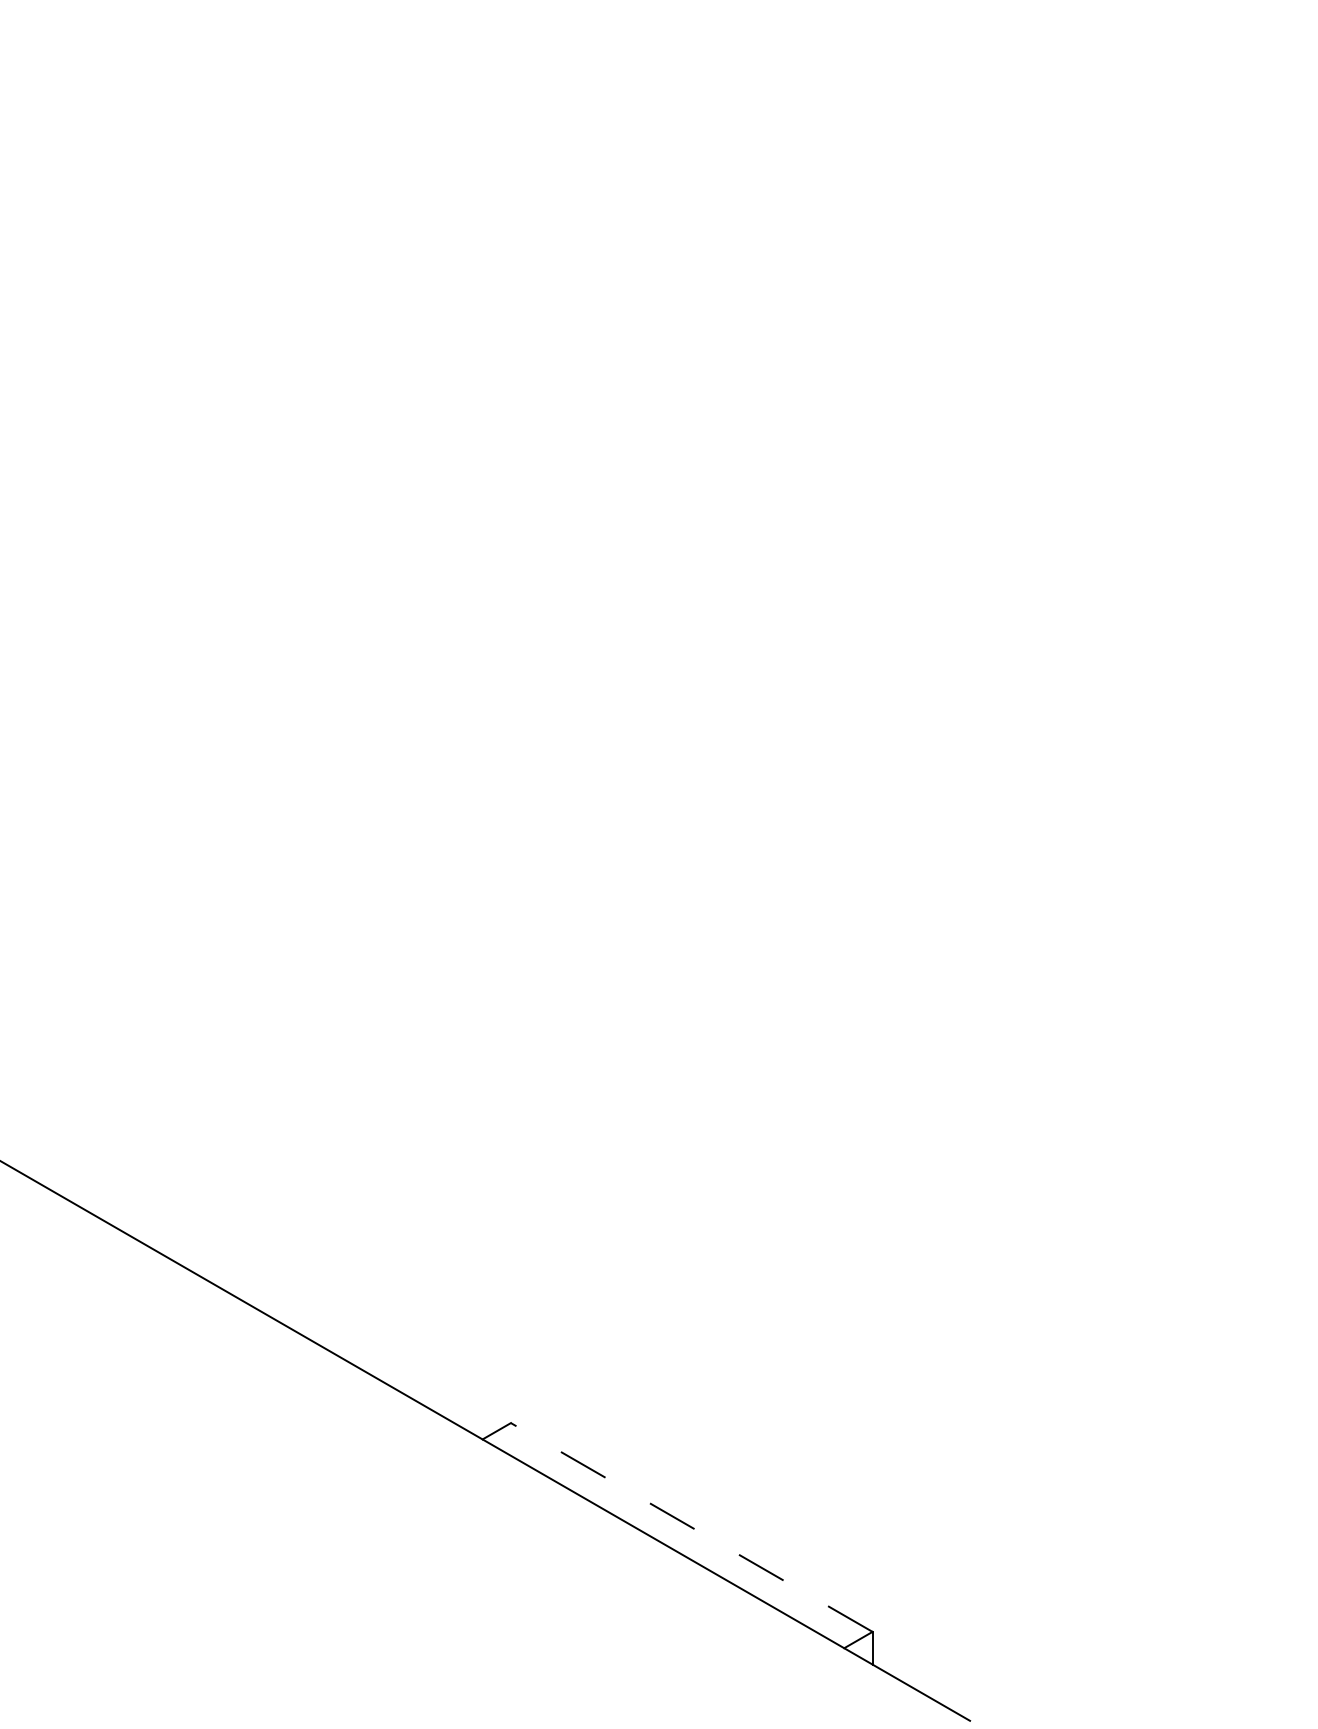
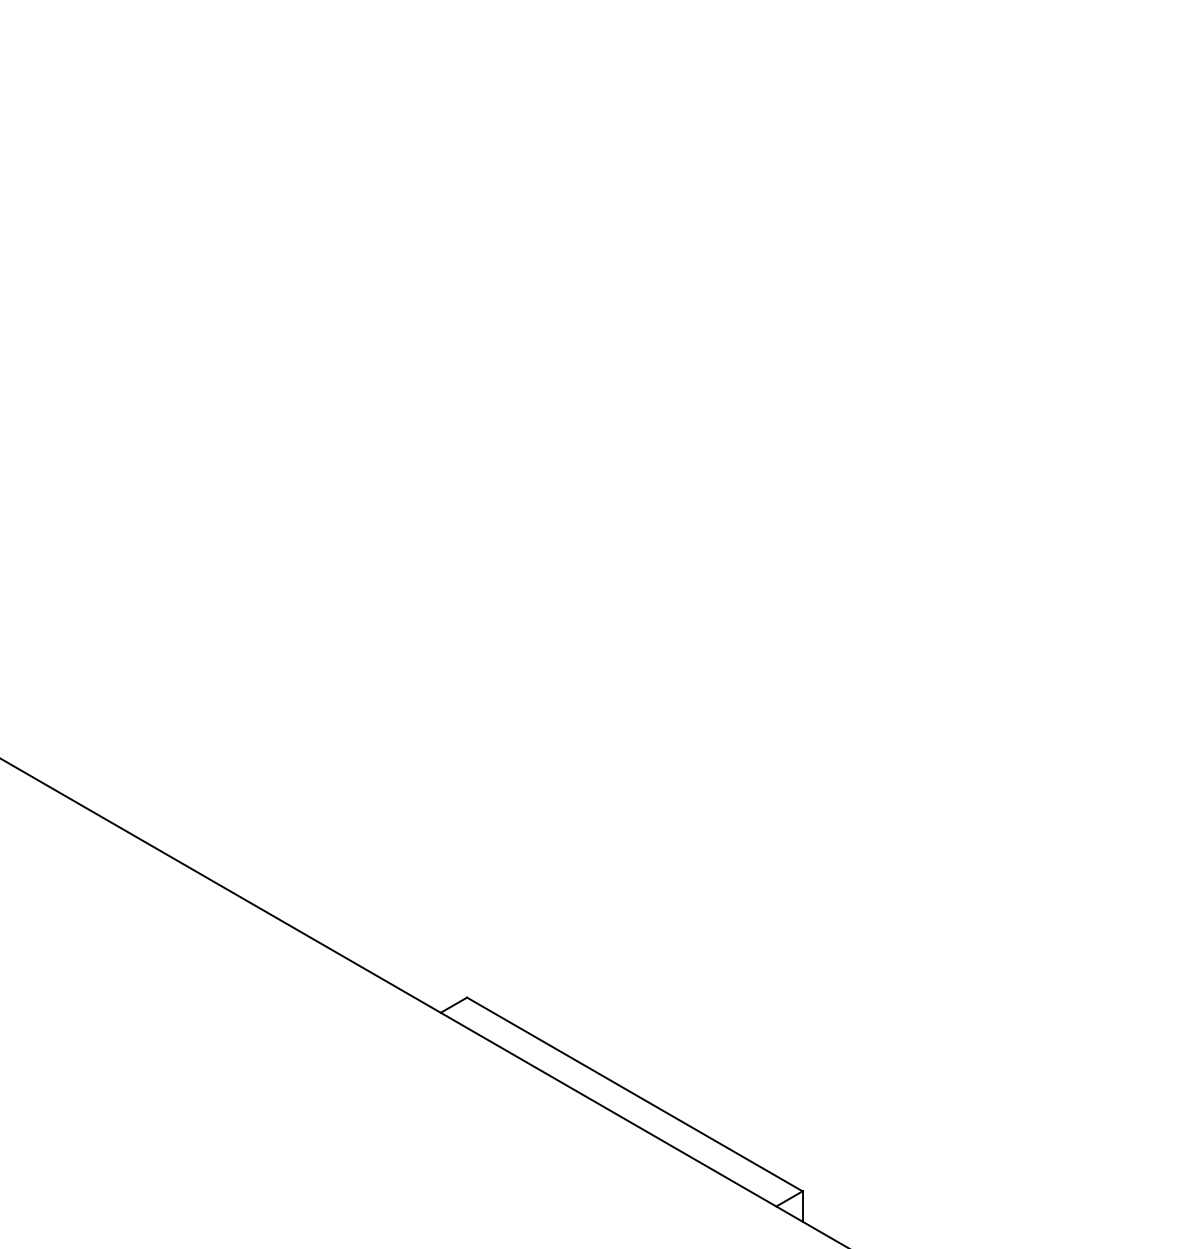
line: (691, 1527) -> (634, 1094), dashed -> solid

